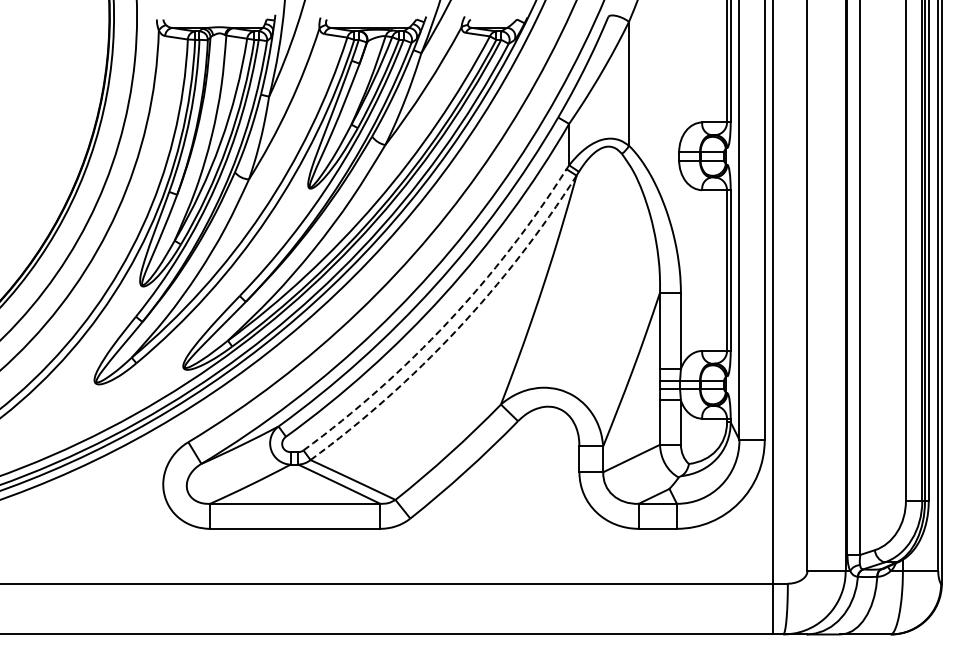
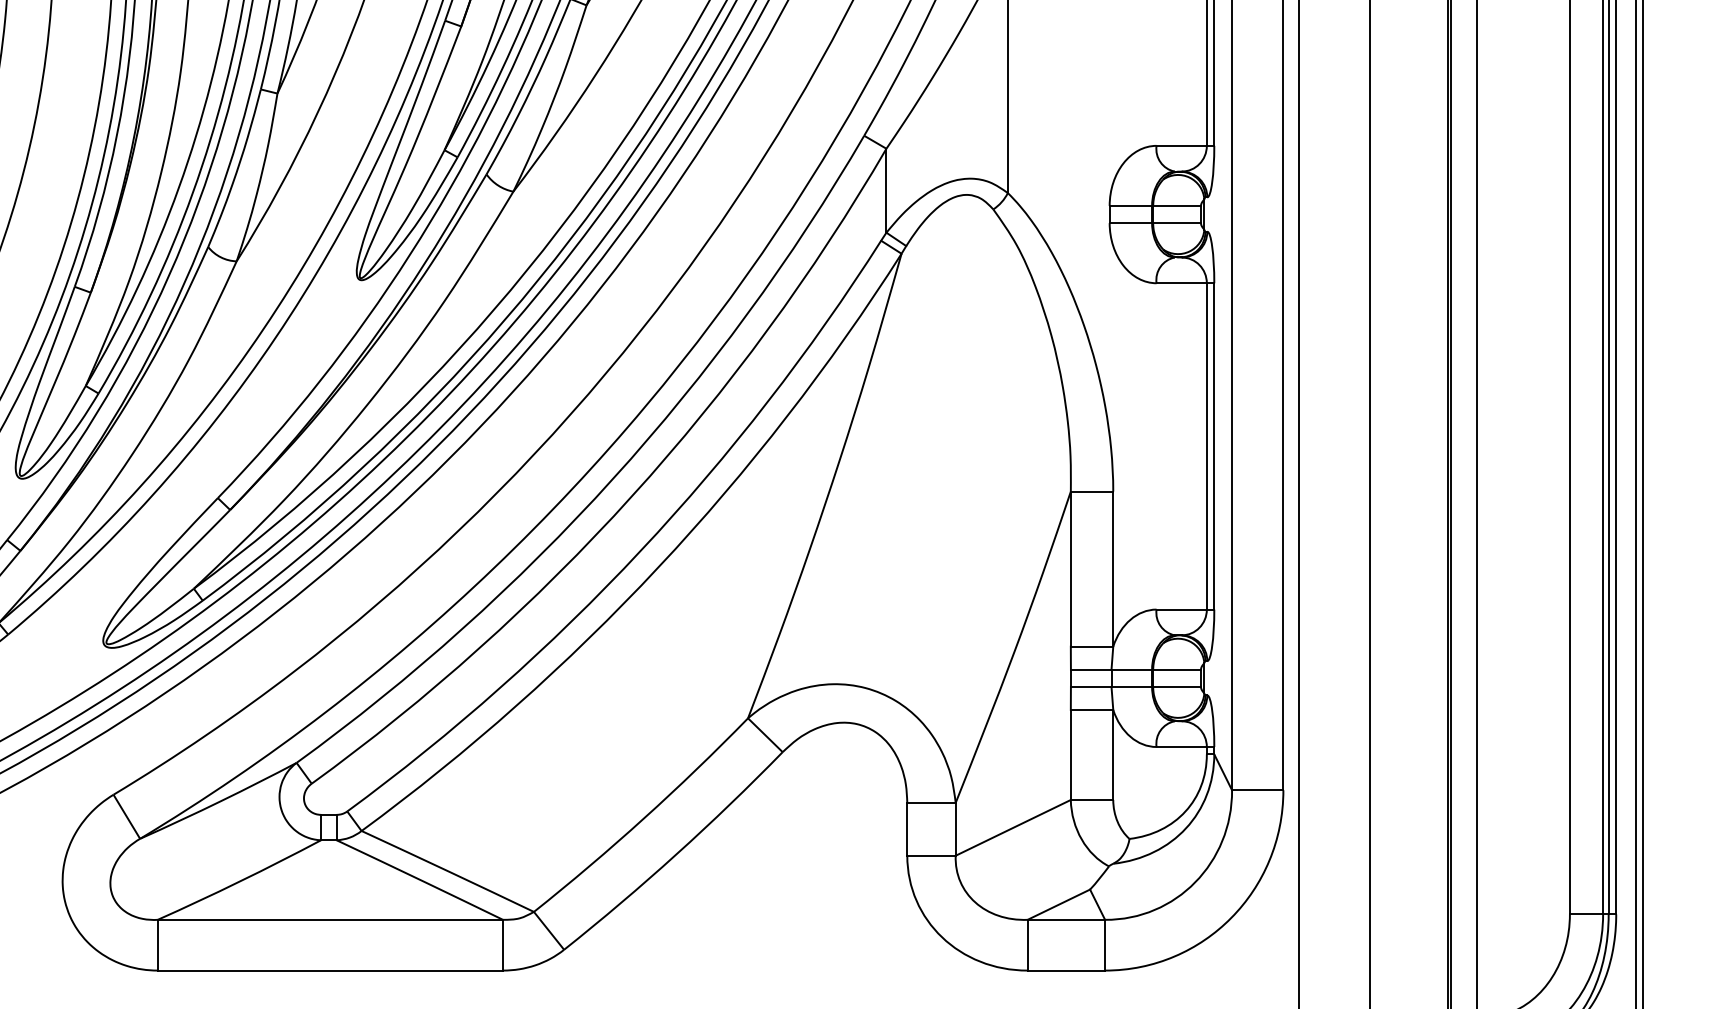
arc: (448, 322) -> (641, 551), dashed -> solid
arc: (456, 330) -> (657, 568), dashed -> solid

